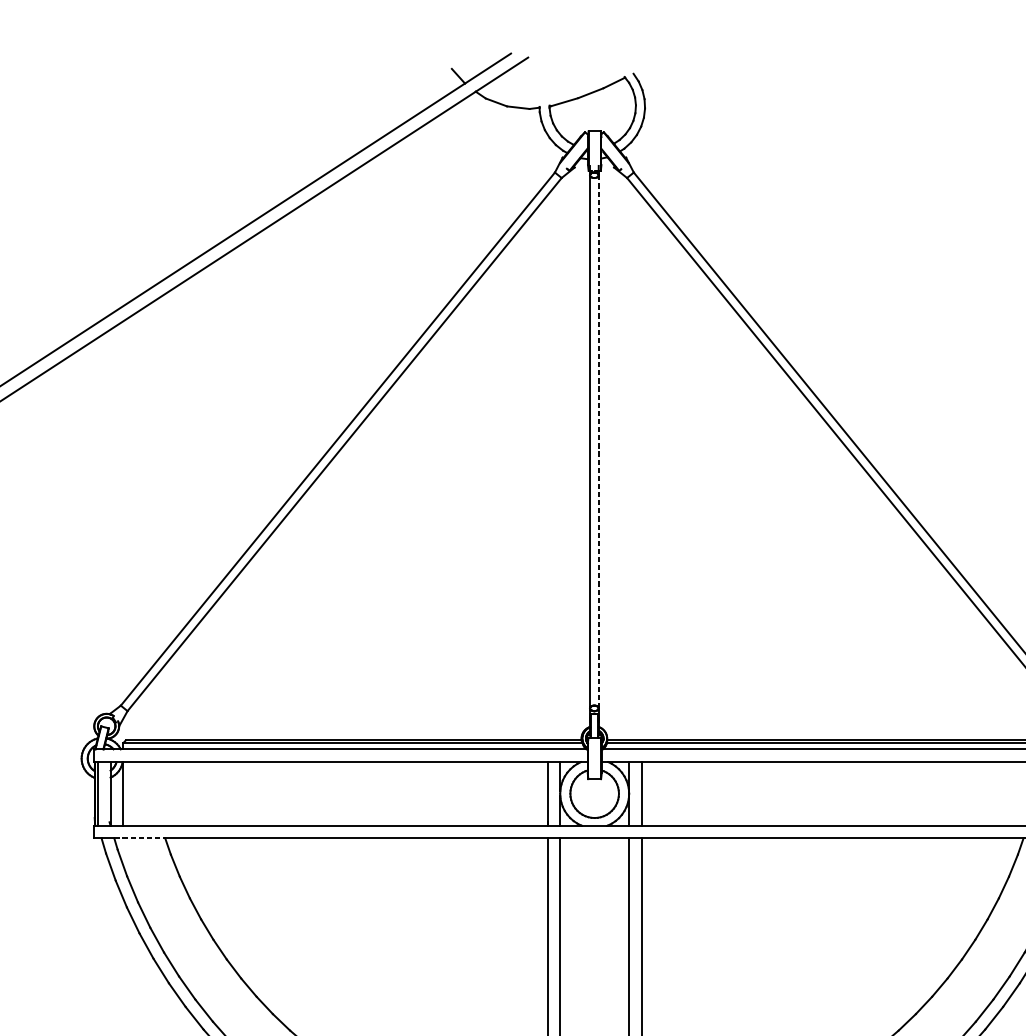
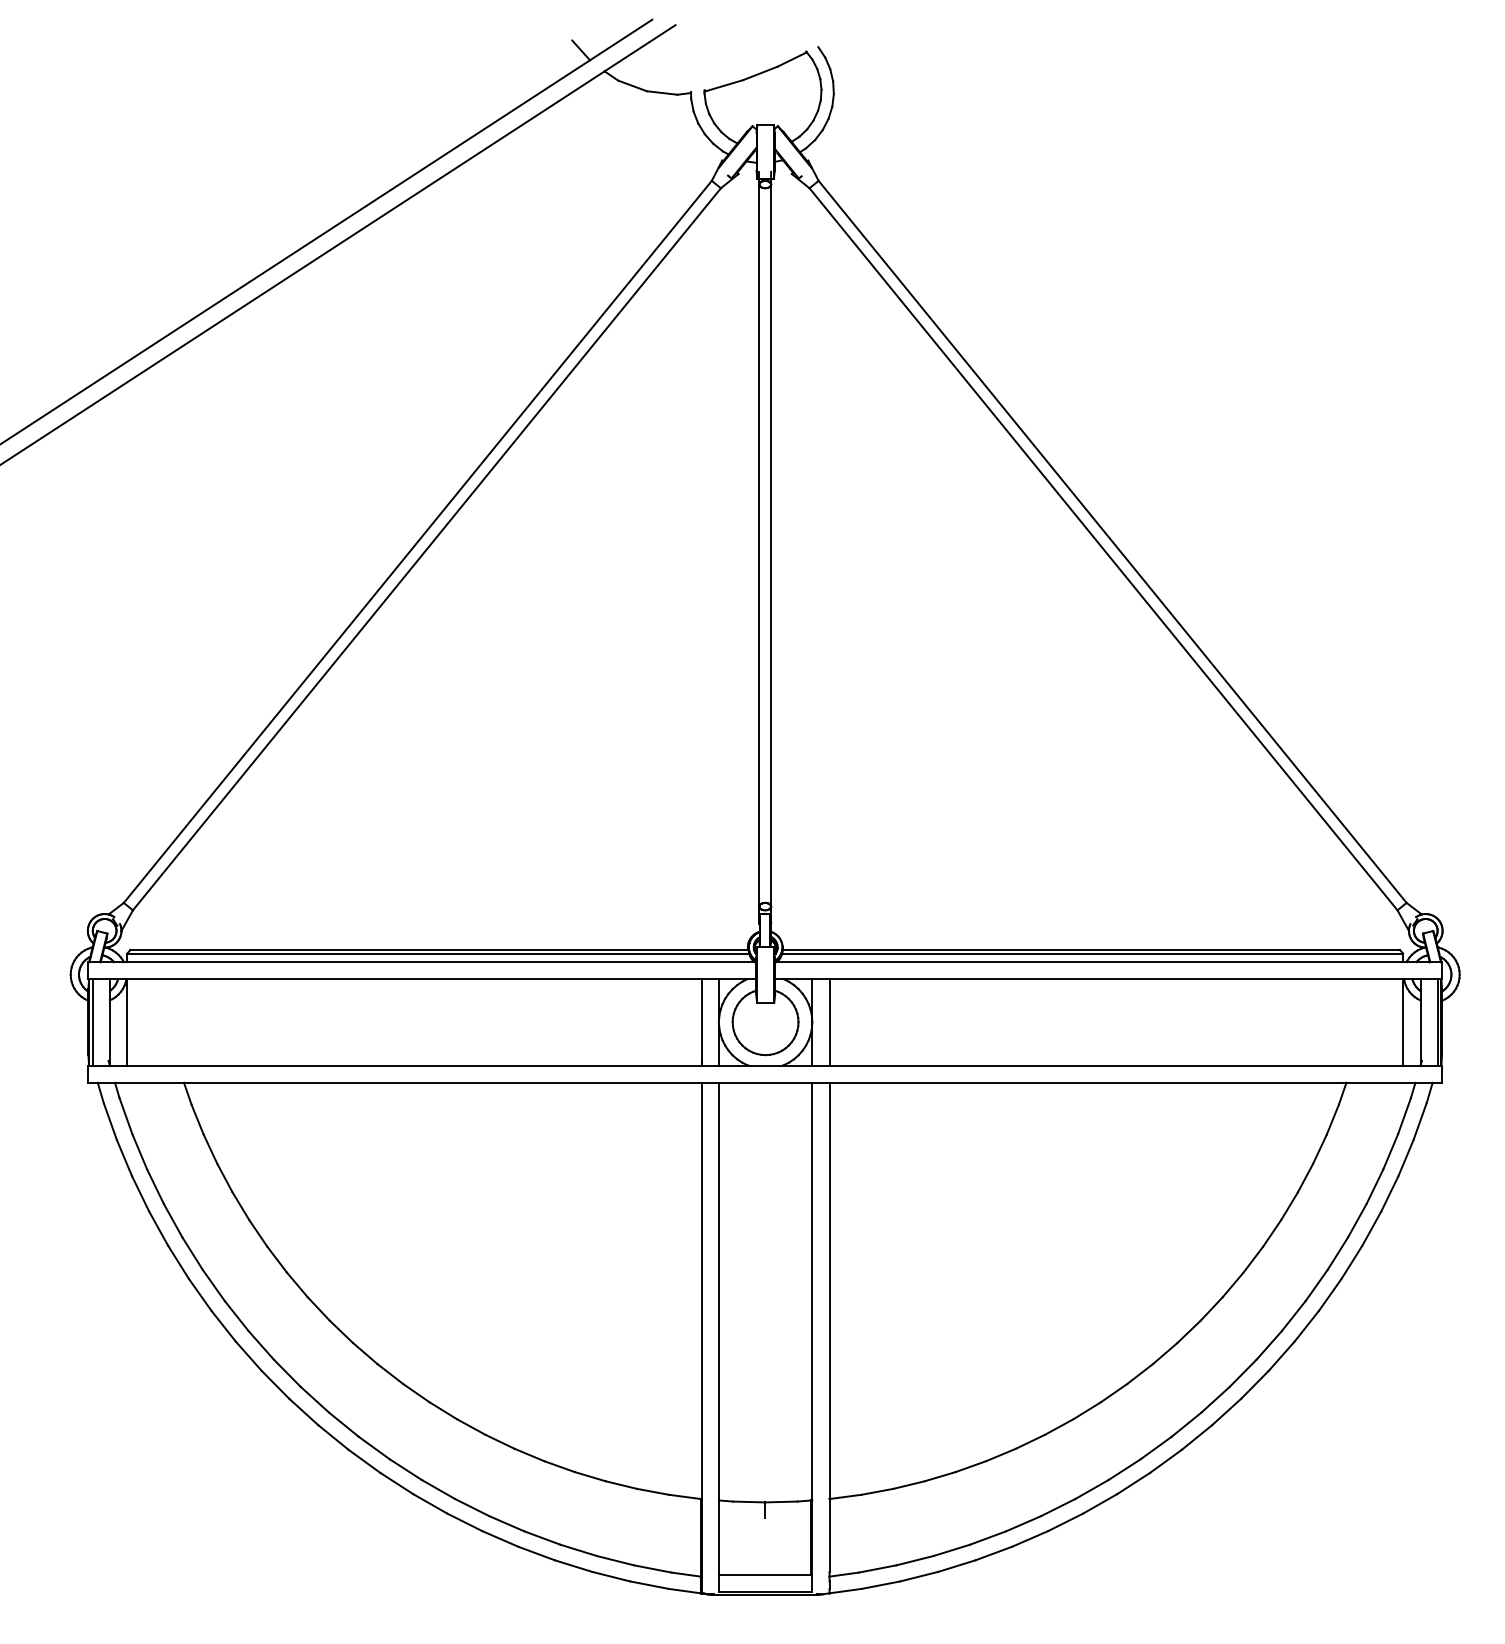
line: (599, 441) -> (771, 545), dashed -> solid
line: (139, 838) -> (149, 1082), dashed -> solid

